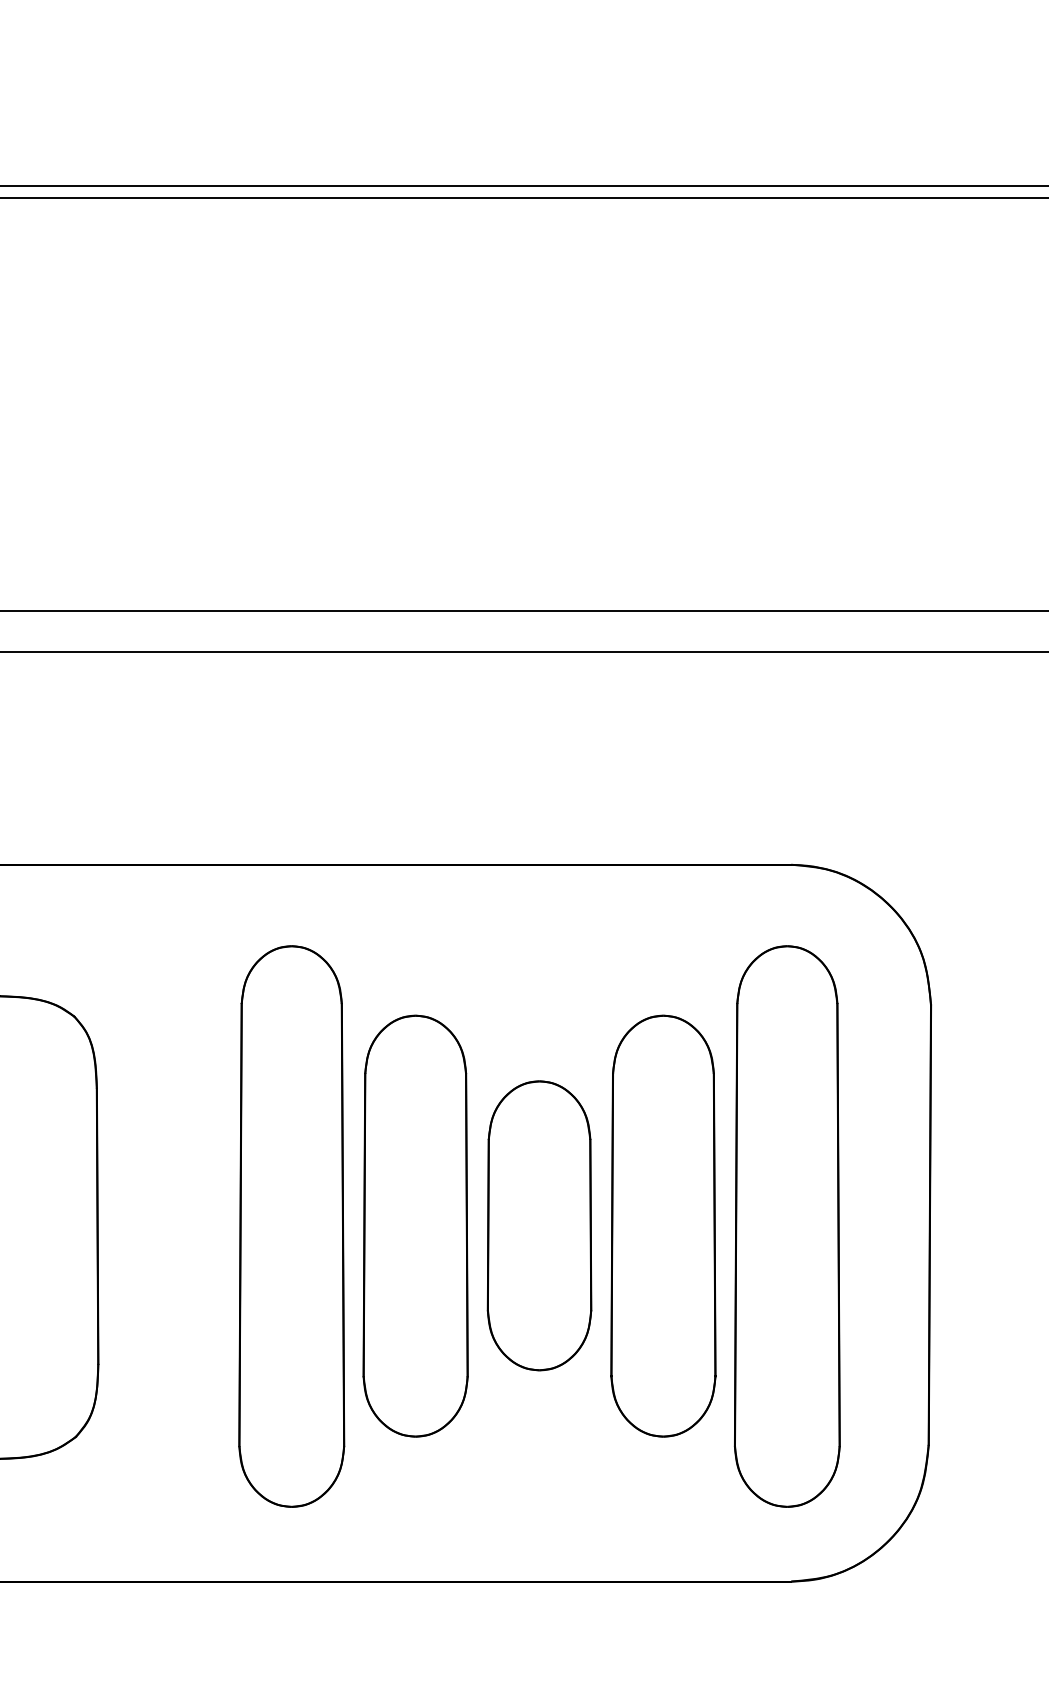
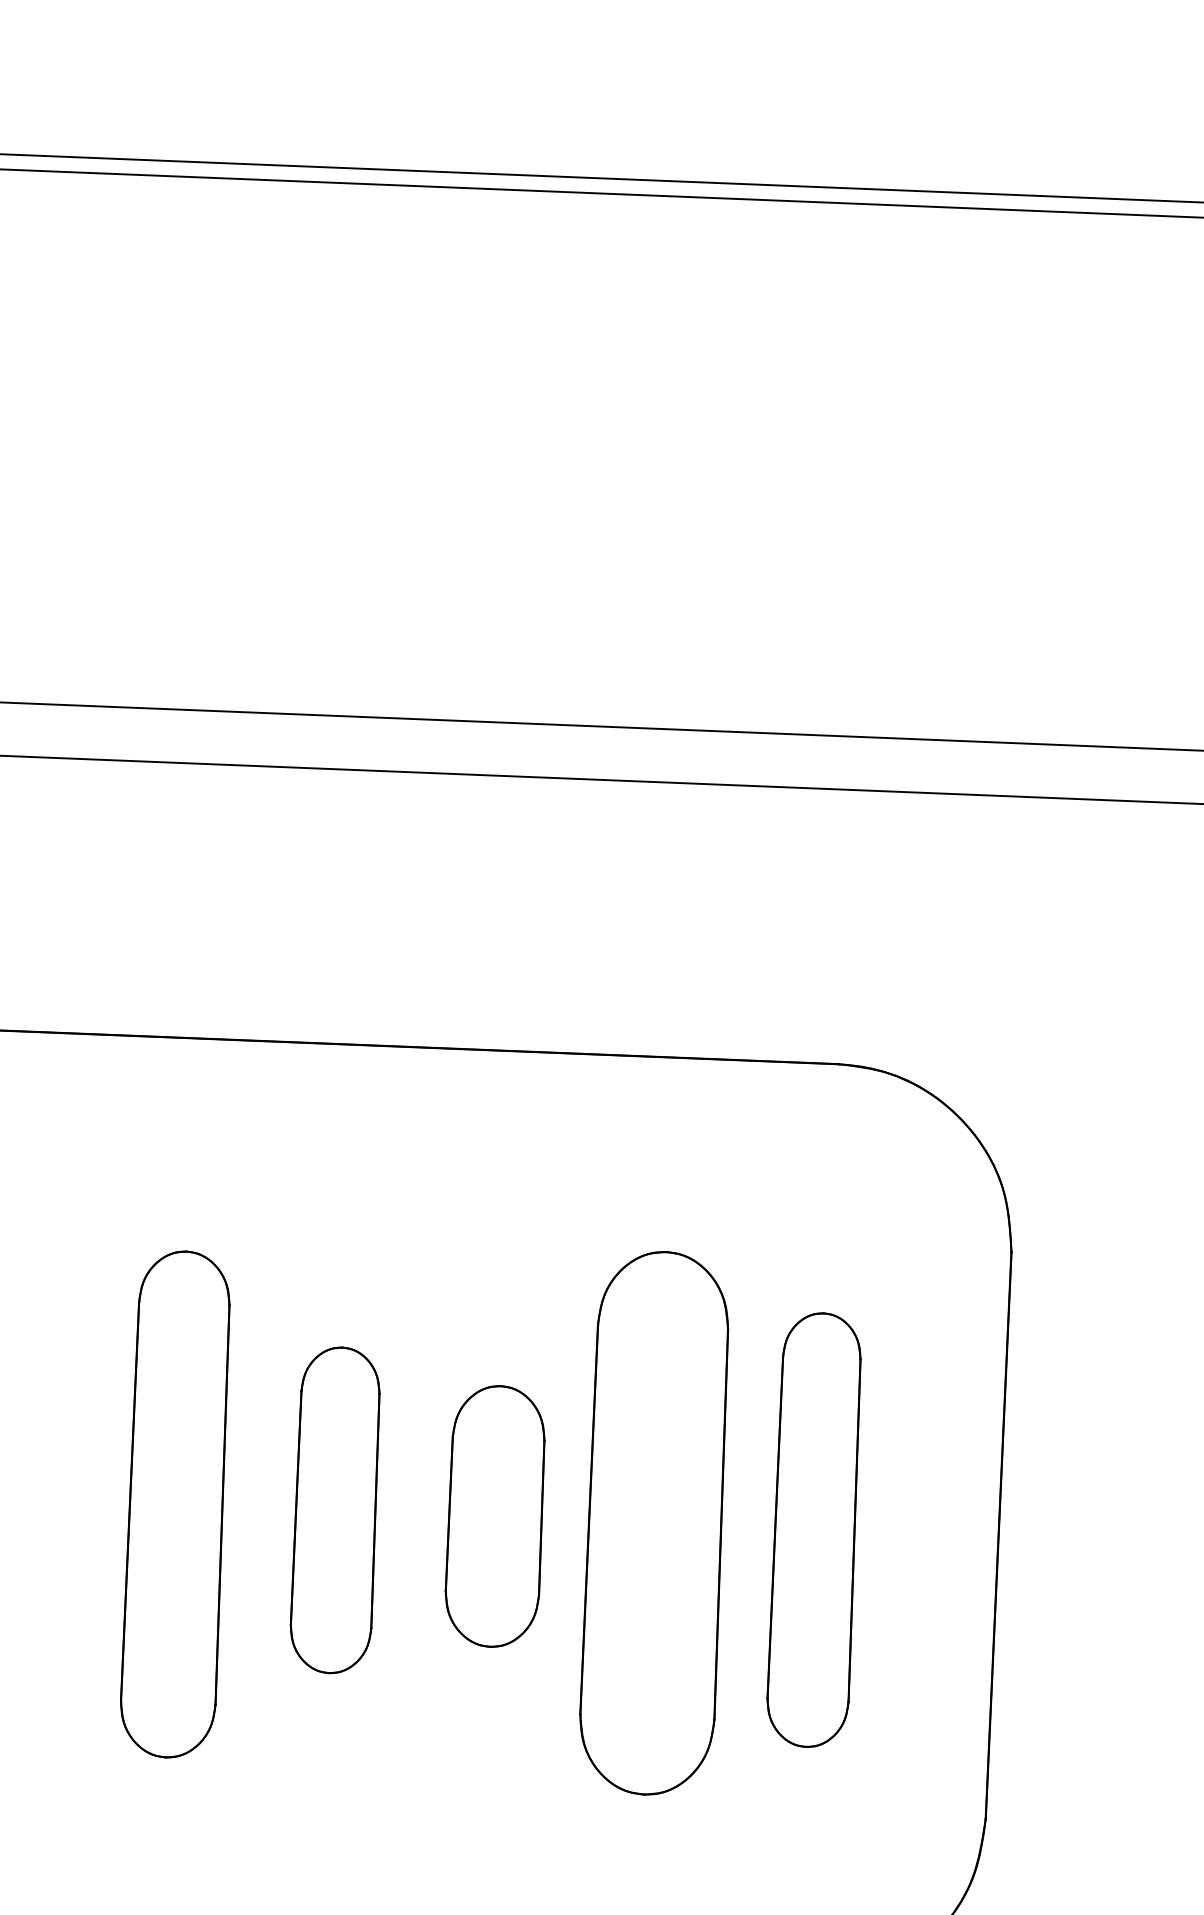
part: (415, 1225) -> (335, 1509), size x0.6
part: (539, 1225) -> (495, 1516), size x0.7
part: (291, 1226) -> (175, 1504), size x0.7
part: (787, 1226) -> (815, 1530), size x0.6

